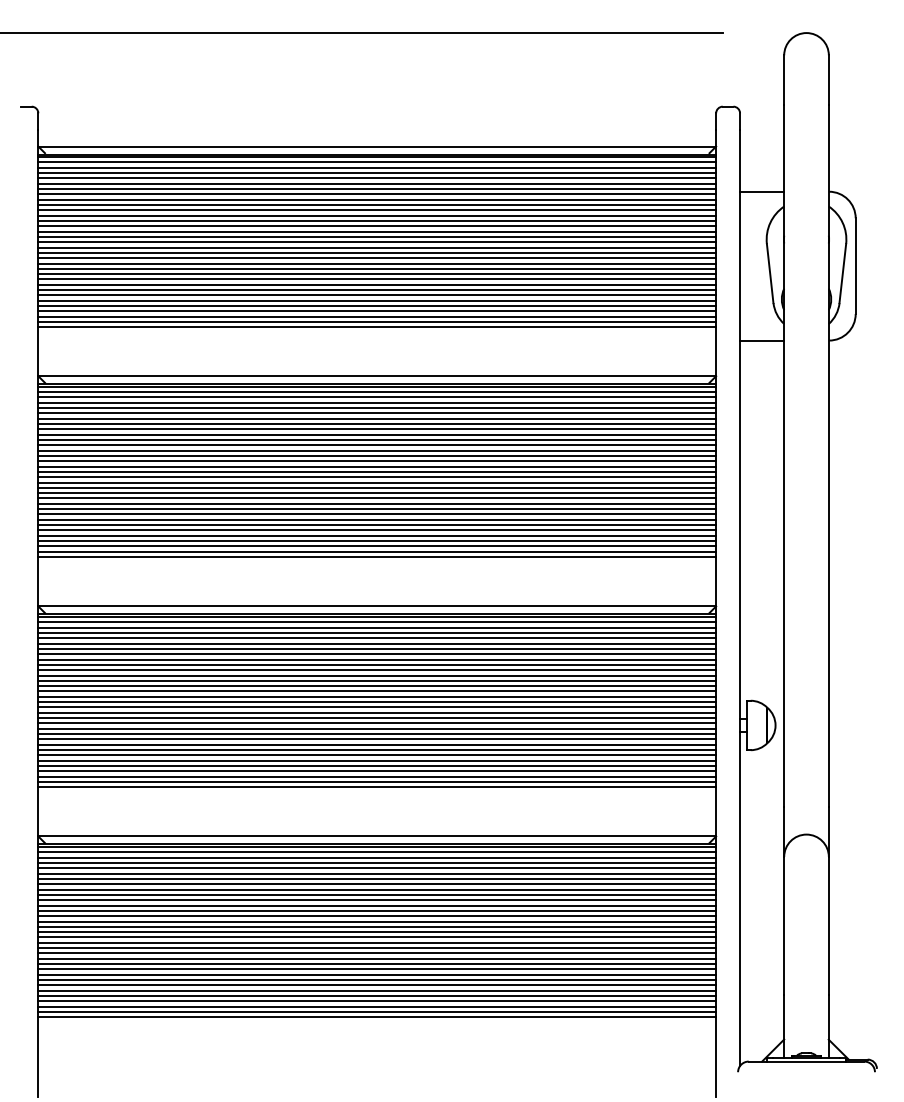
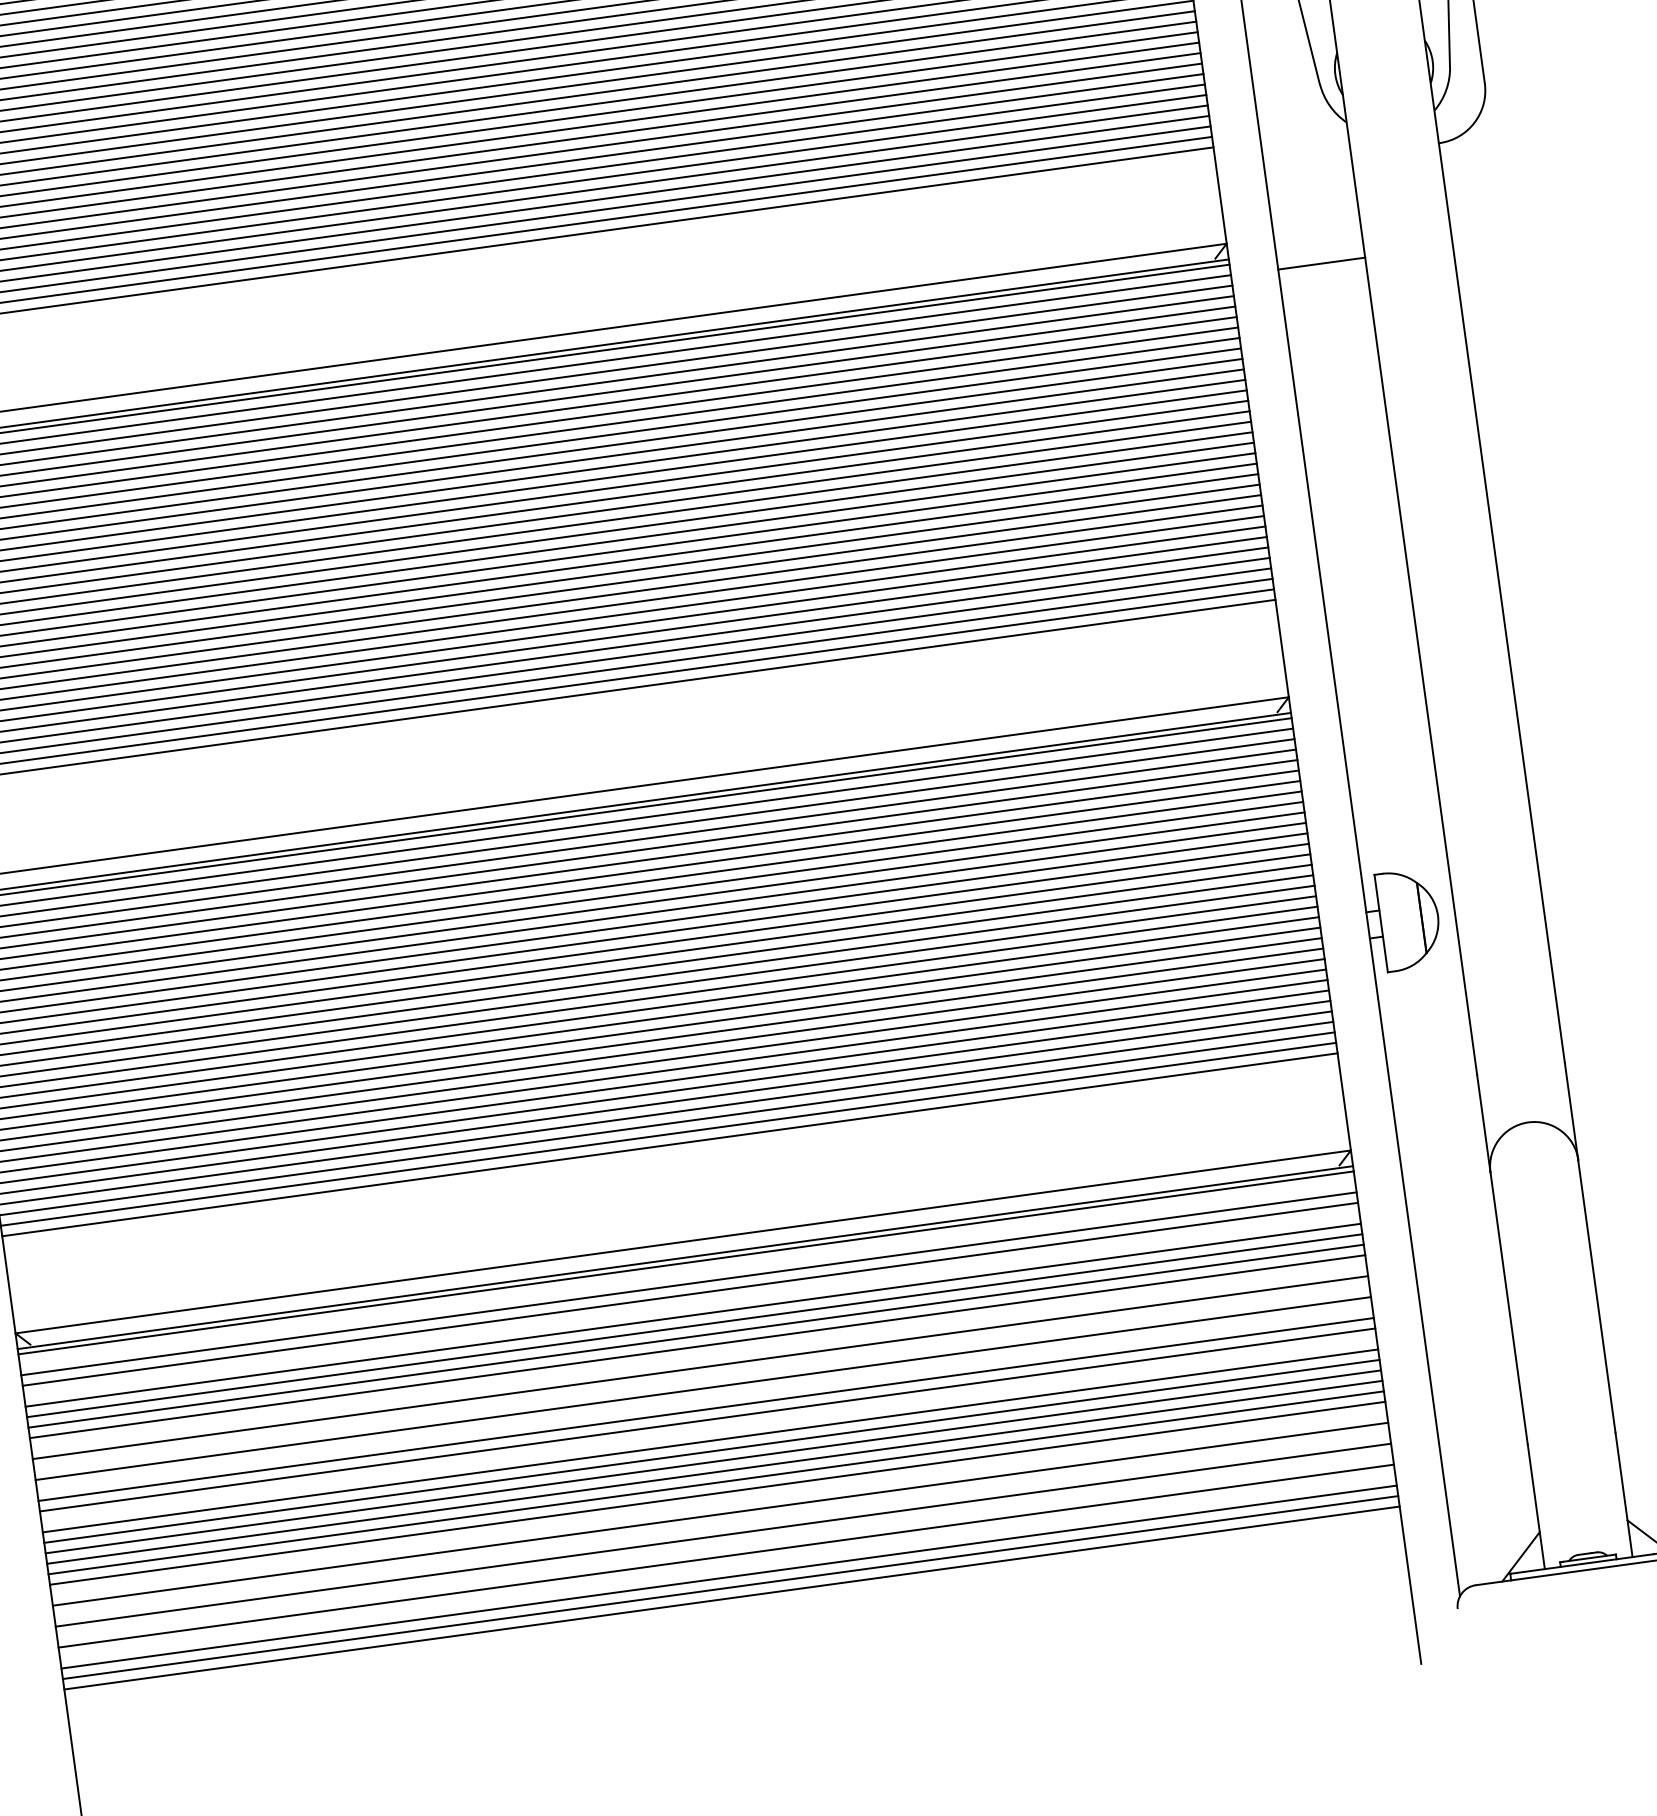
line: (762, 340) -> (1322, 263), moved
line: (377, 852) -> (688, 1273), removed
line: (377, 868) -> (692, 1305), removed
line: (377, 894) -> (699, 1356), removed
line: (377, 905) -> (702, 1377), removed
line: (377, 916) -> (705, 1399), removed
line: (377, 932) -> (709, 1431), removed
line: (377, 969) -> (719, 1503), removed
line: (377, 979) -> (722, 1523), removed
line: (377, 990) -> (725, 1545), removed
line: (377, 1001) -> (728, 1567), removed

